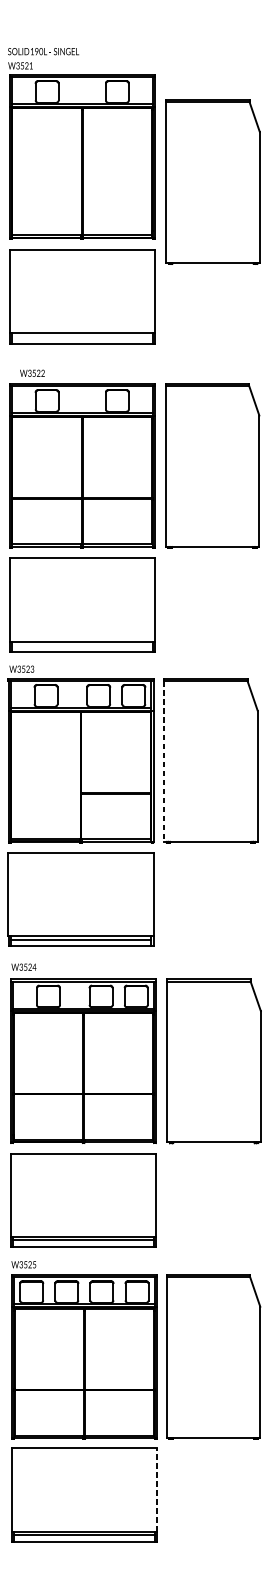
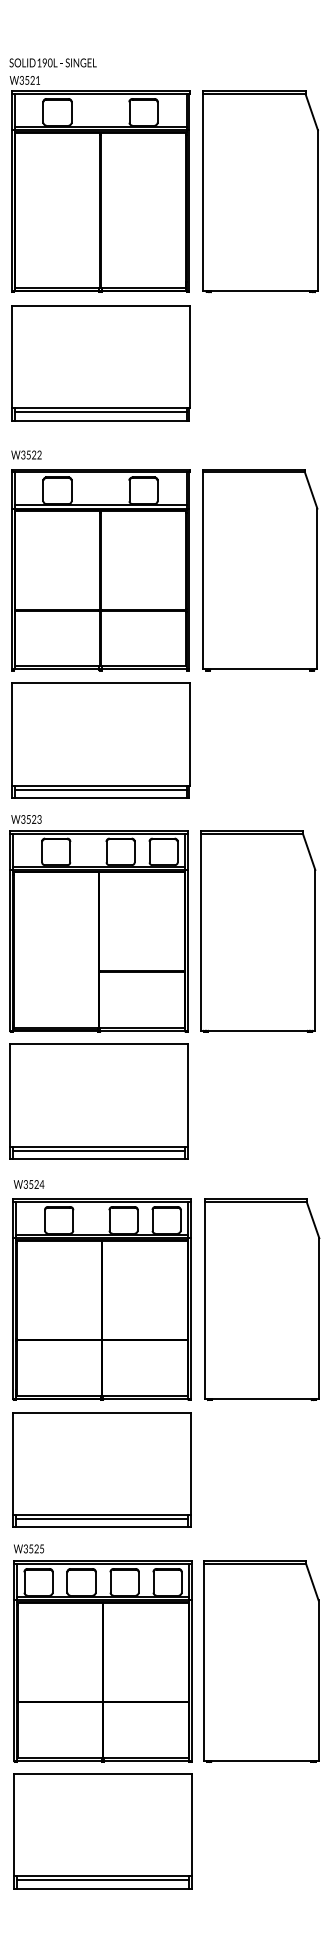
part: (212, 181) -> (260, 191), moved
line: (82, 336) -> (100, 412), added
text: (32, 372) -> (26, 454), moved
line: (82, 644) -> (100, 789), added
line: (163, 761) -> (200, 932), dashed -> solid
line: (157, 1489) -> (192, 1824), dashed -> solid

